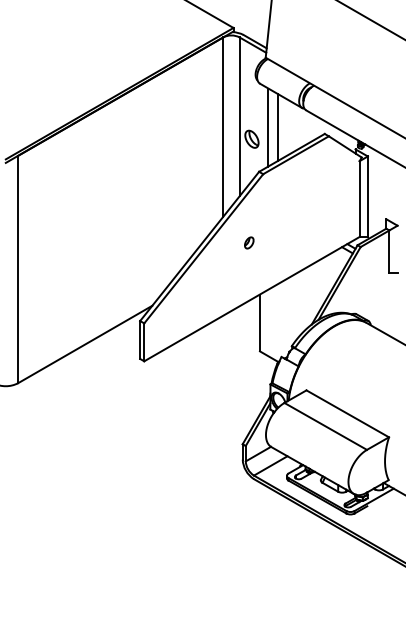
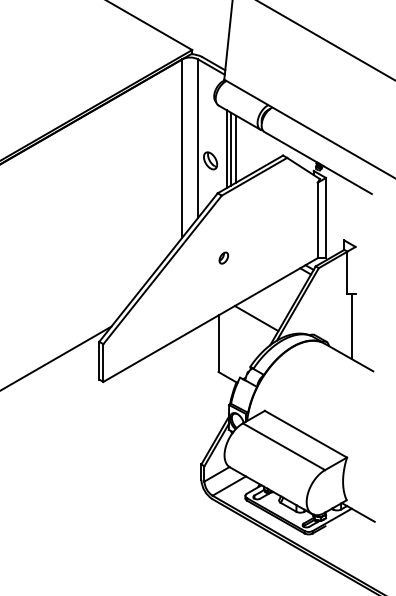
line: (272, 127) -> (231, 149), added
part: (249, 242) -> (224, 257), moved
line: (298, 297) -> (256, 318), added
line: (393, 305) -> (351, 326), added

